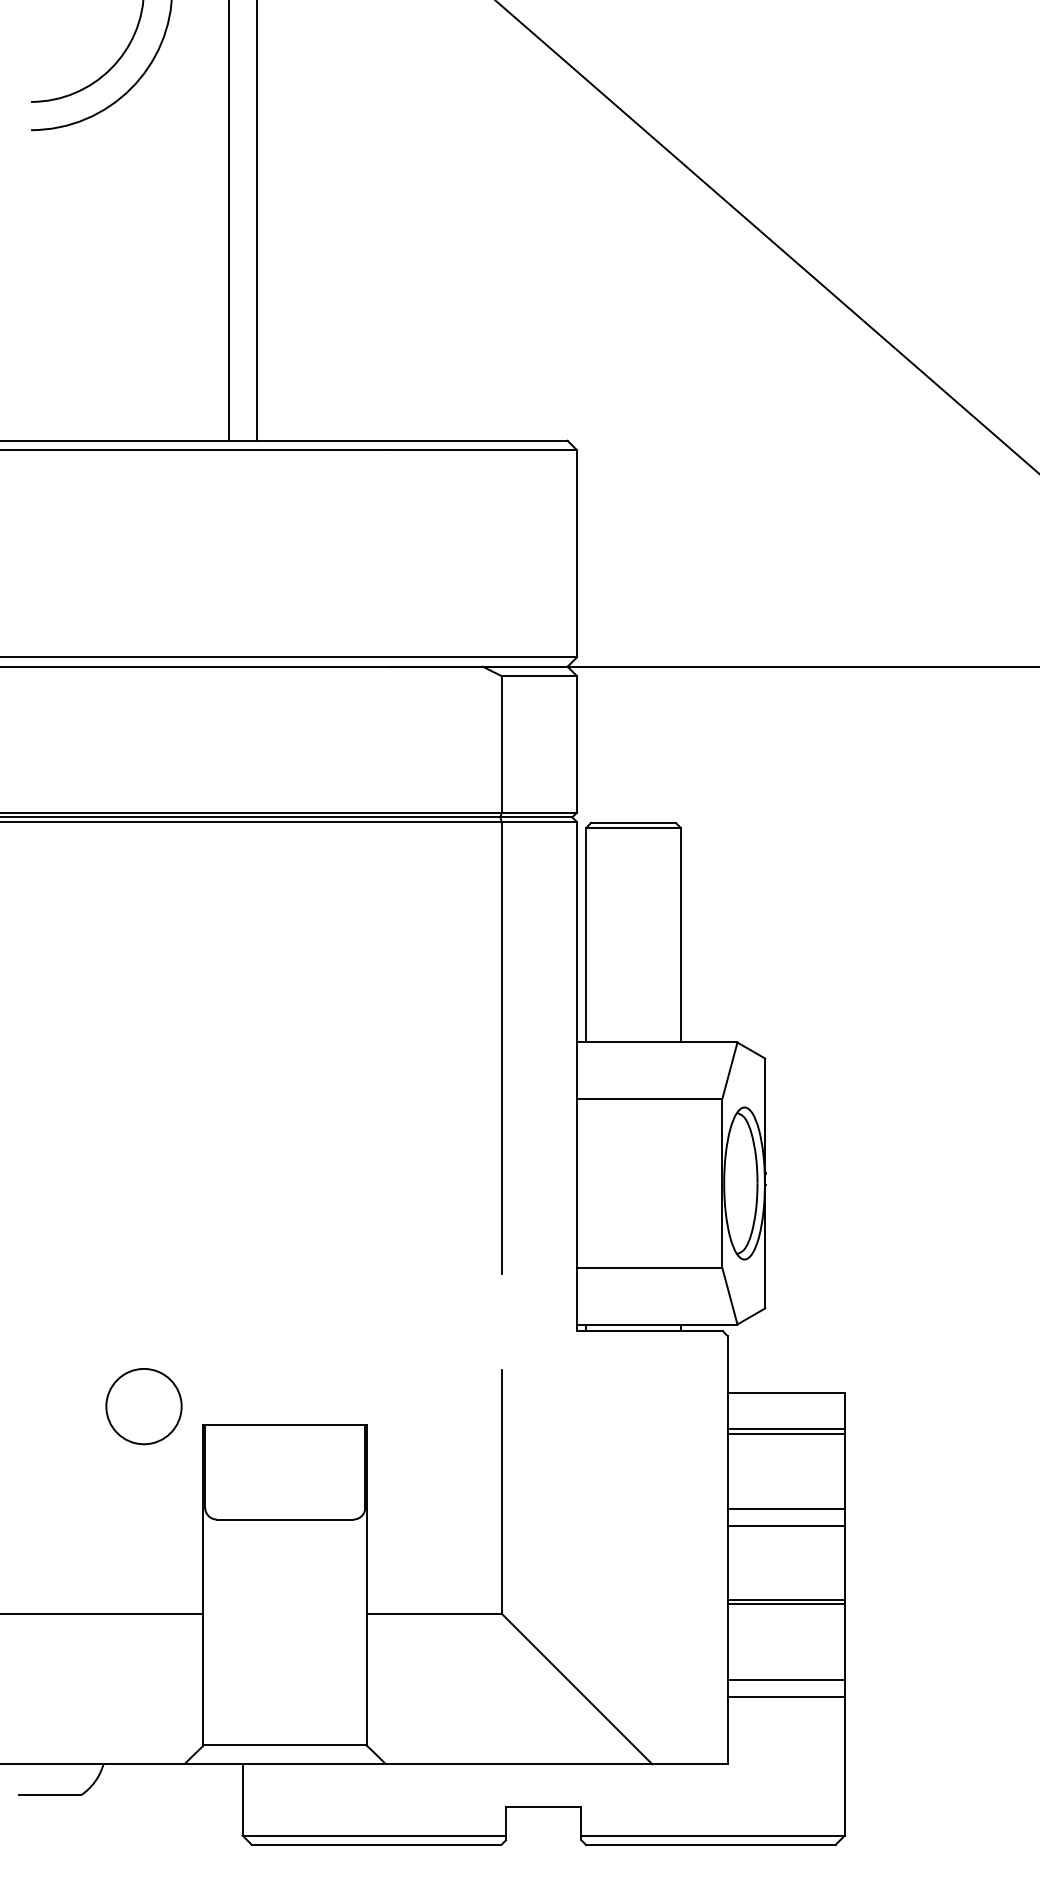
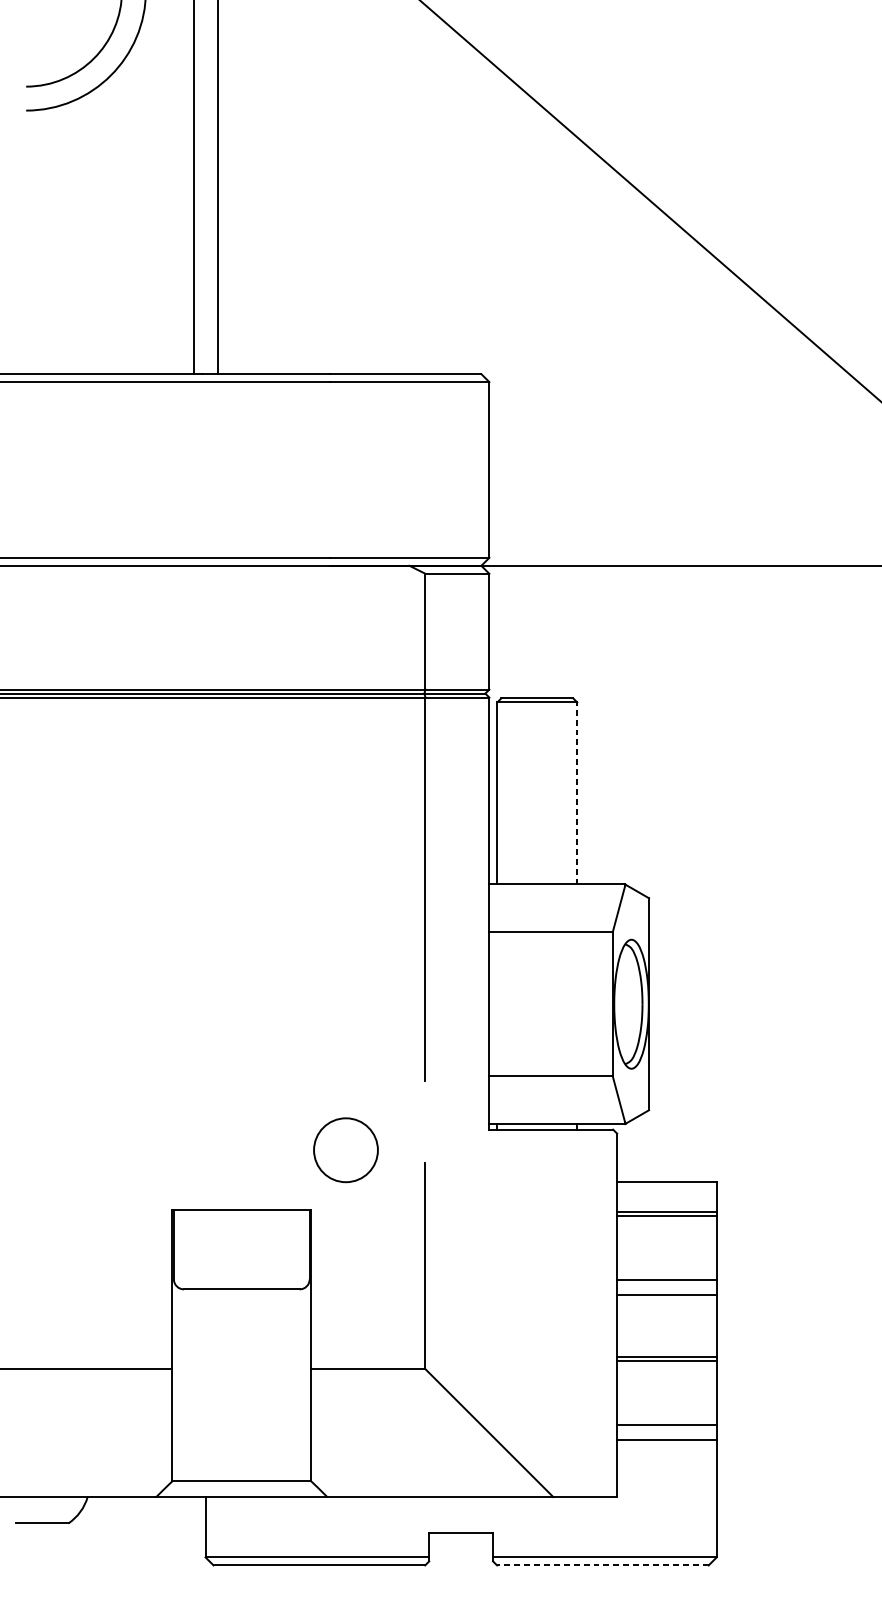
line: (680, 934) -> (577, 793), solid -> dashed
circle: (143, 1406) -> (345, 1150), moved
line: (710, 1844) -> (602, 1565), solid -> dashed

